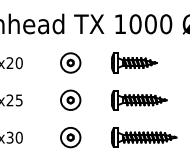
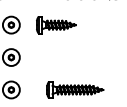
part: (134, 62) -> (56, 24), moved
part: (139, 100) -> (71, 57), removed

